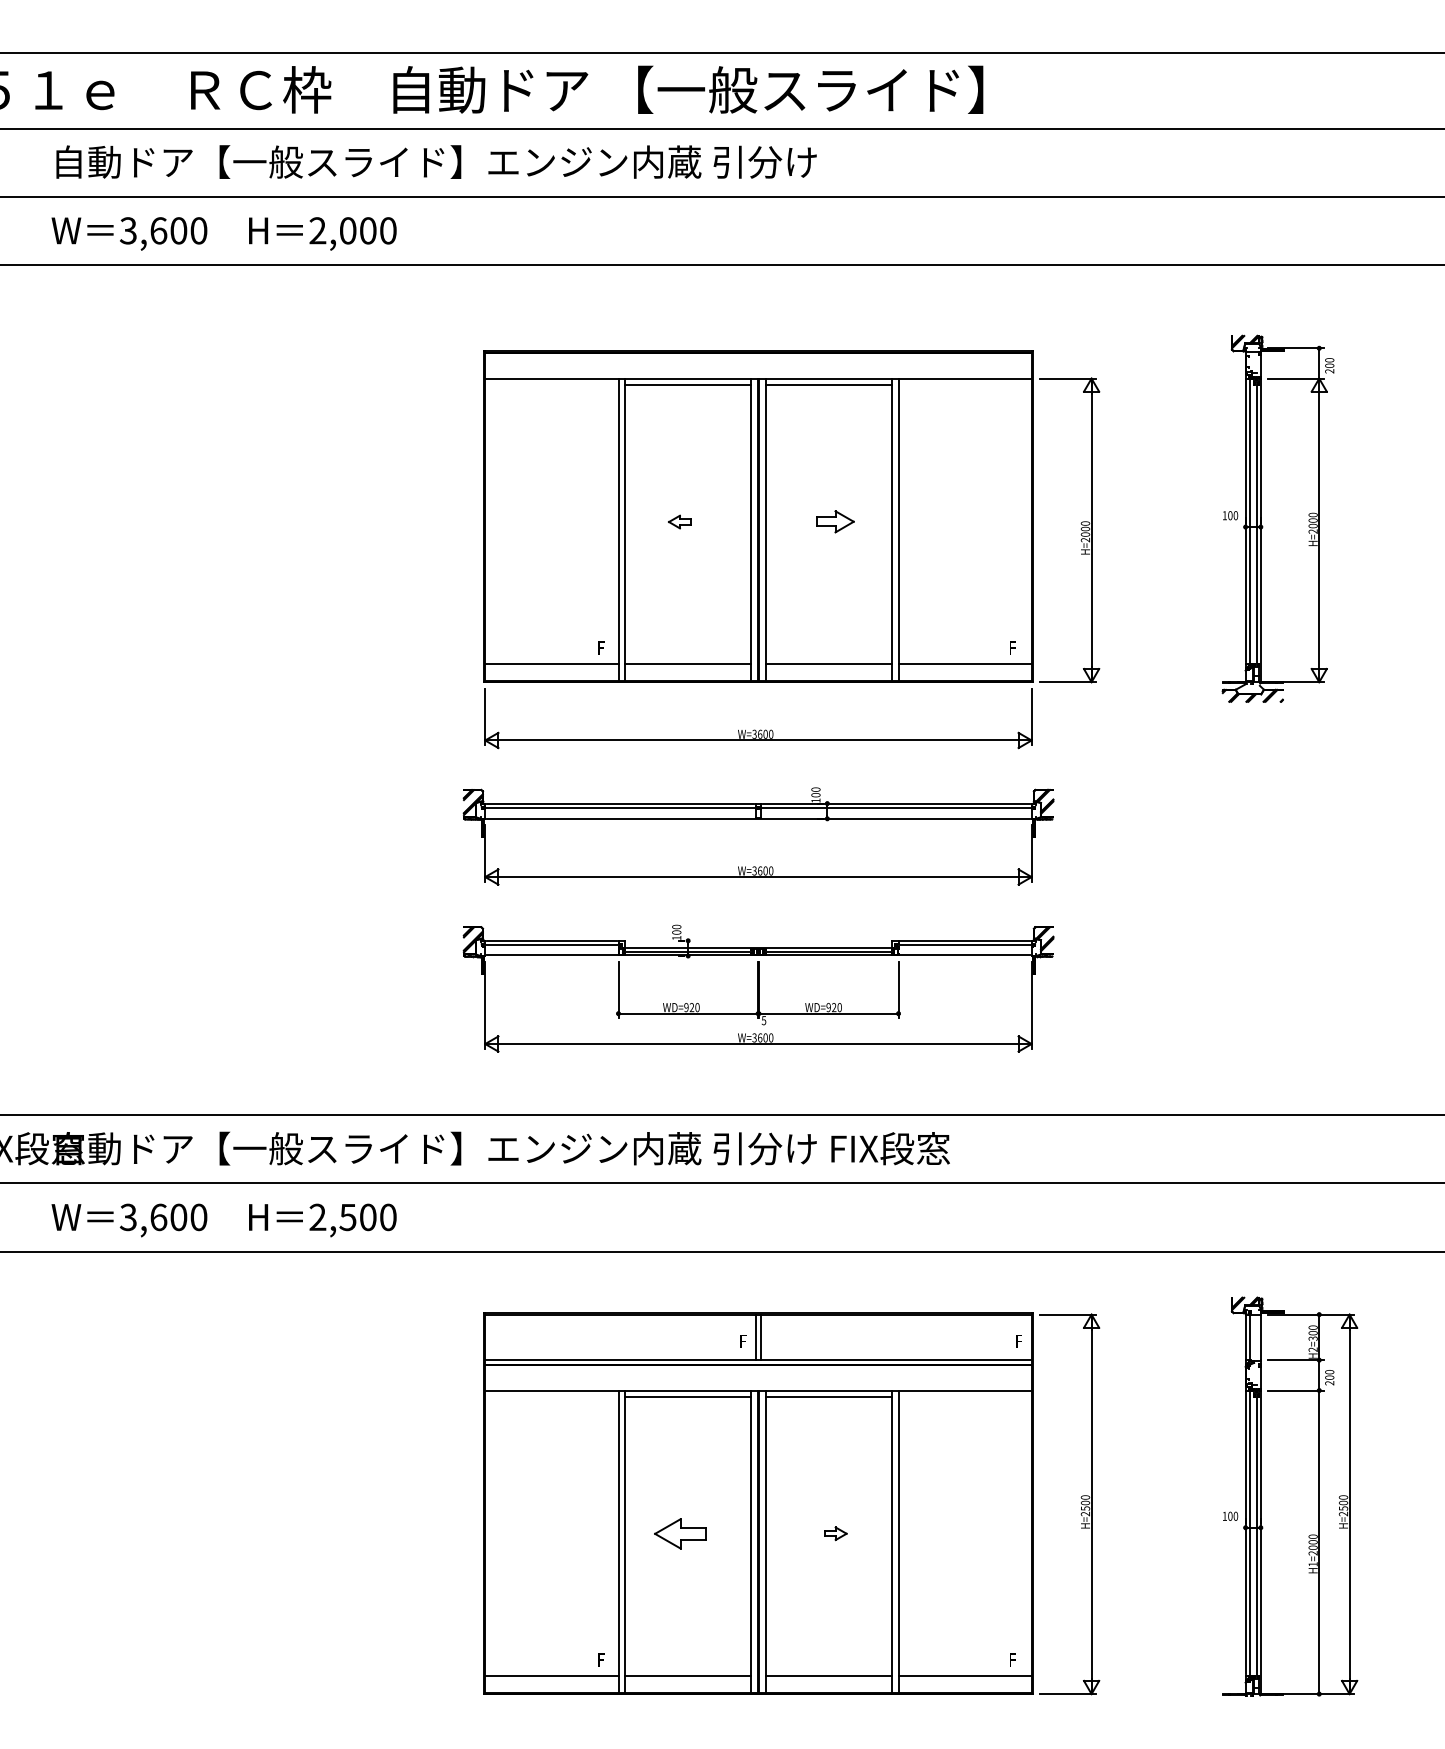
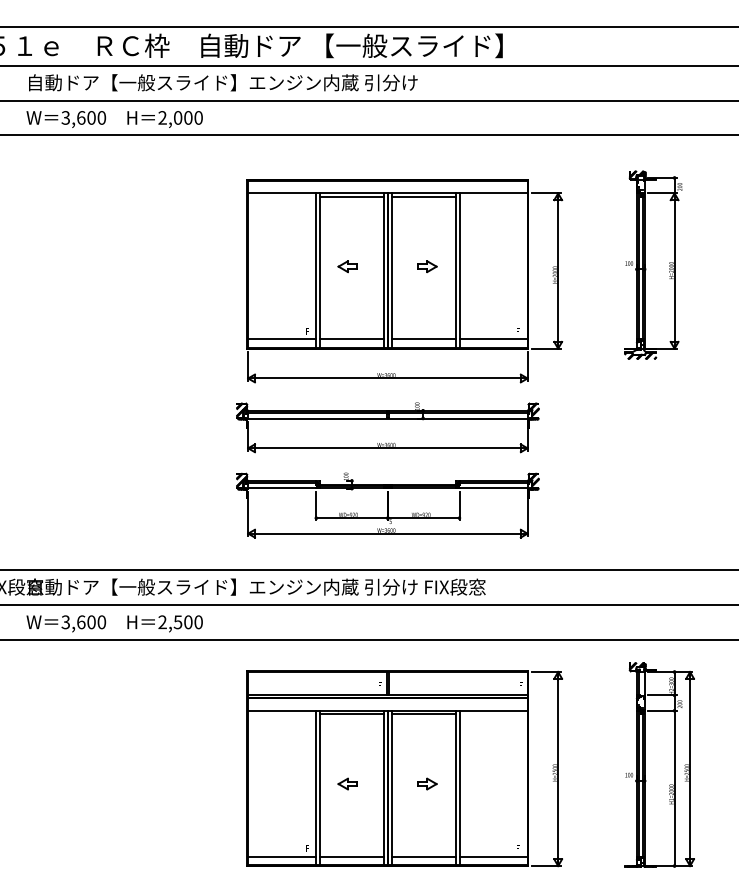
part: (679, 521) -> (347, 266), size x1.67
part: (679, 1532) -> (347, 783), size x0.71
part: (835, 1532) -> (427, 783), size x1.67

